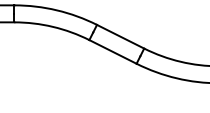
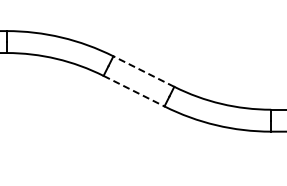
line: (120, 36) -> (143, 71), solid -> dashed
line: (113, 52) -> (134, 91), solid -> dashed

